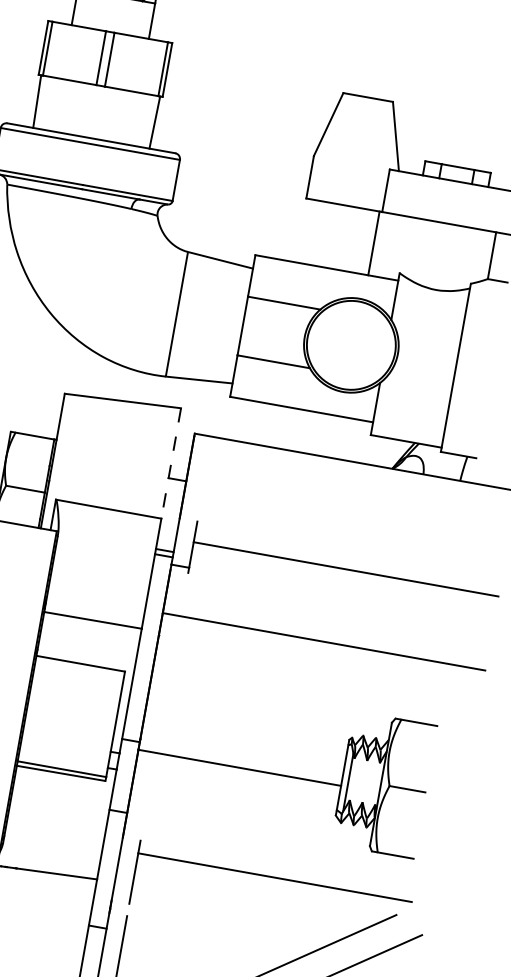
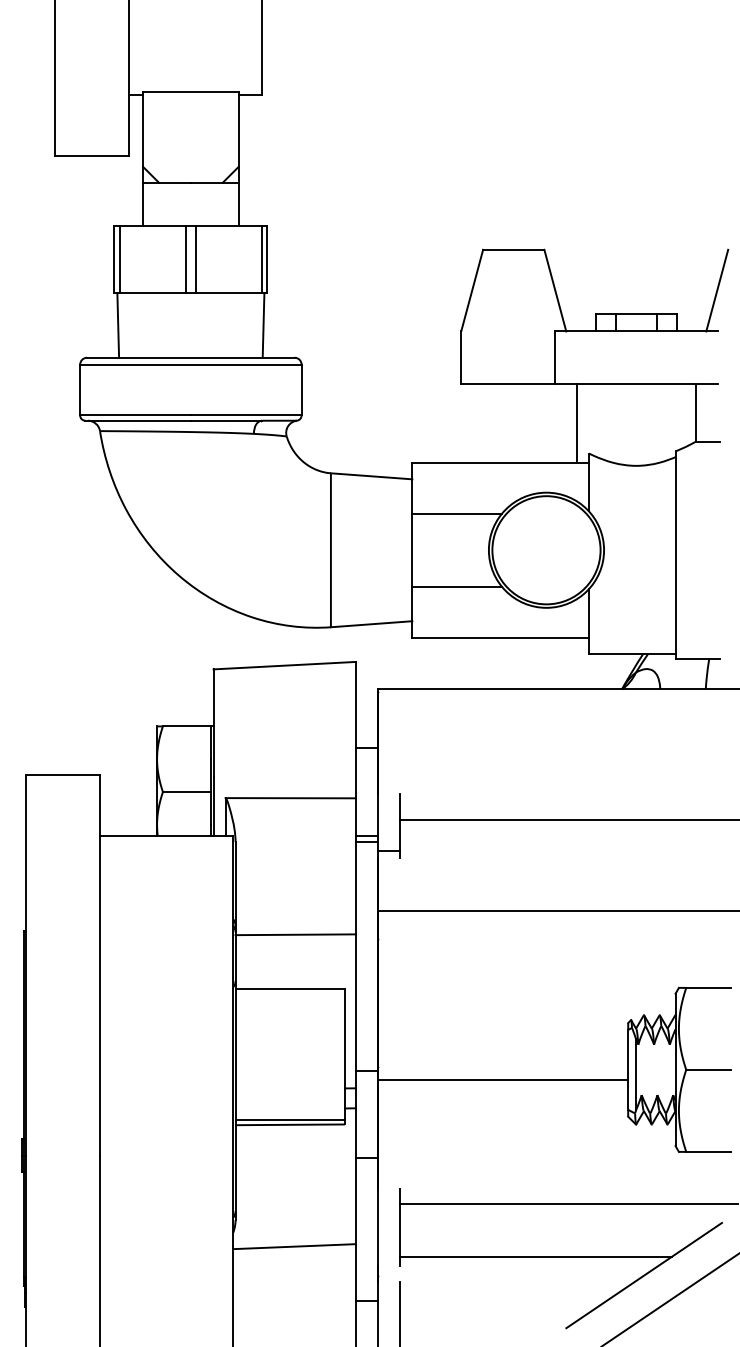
line: (373, 242) -> (576, 422), moved
line: (170, 463) -> (355, 730), dashed -> solid
line: (240, 915) -> (535, 1256), added

